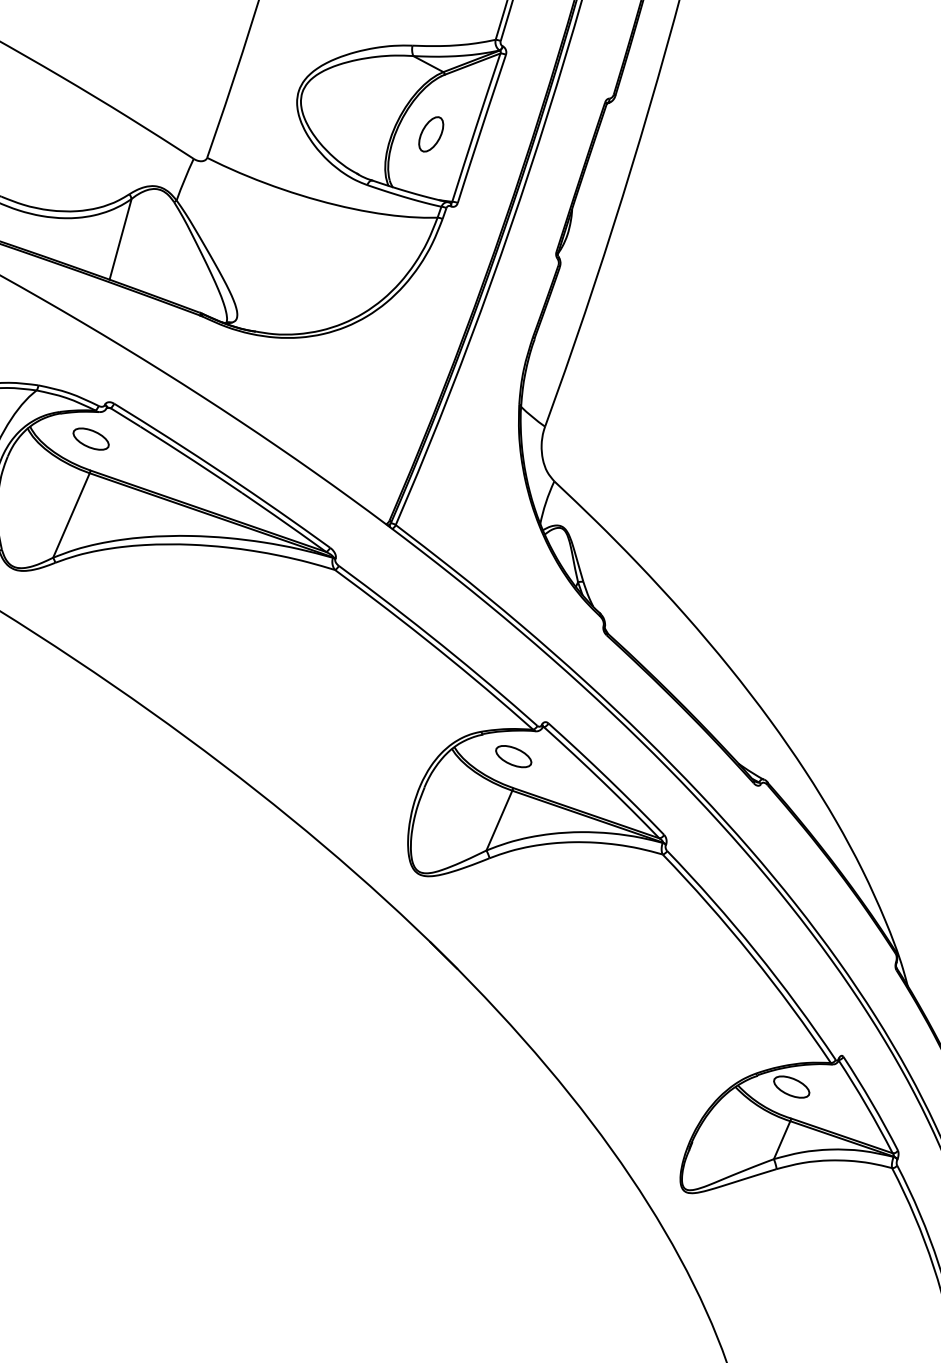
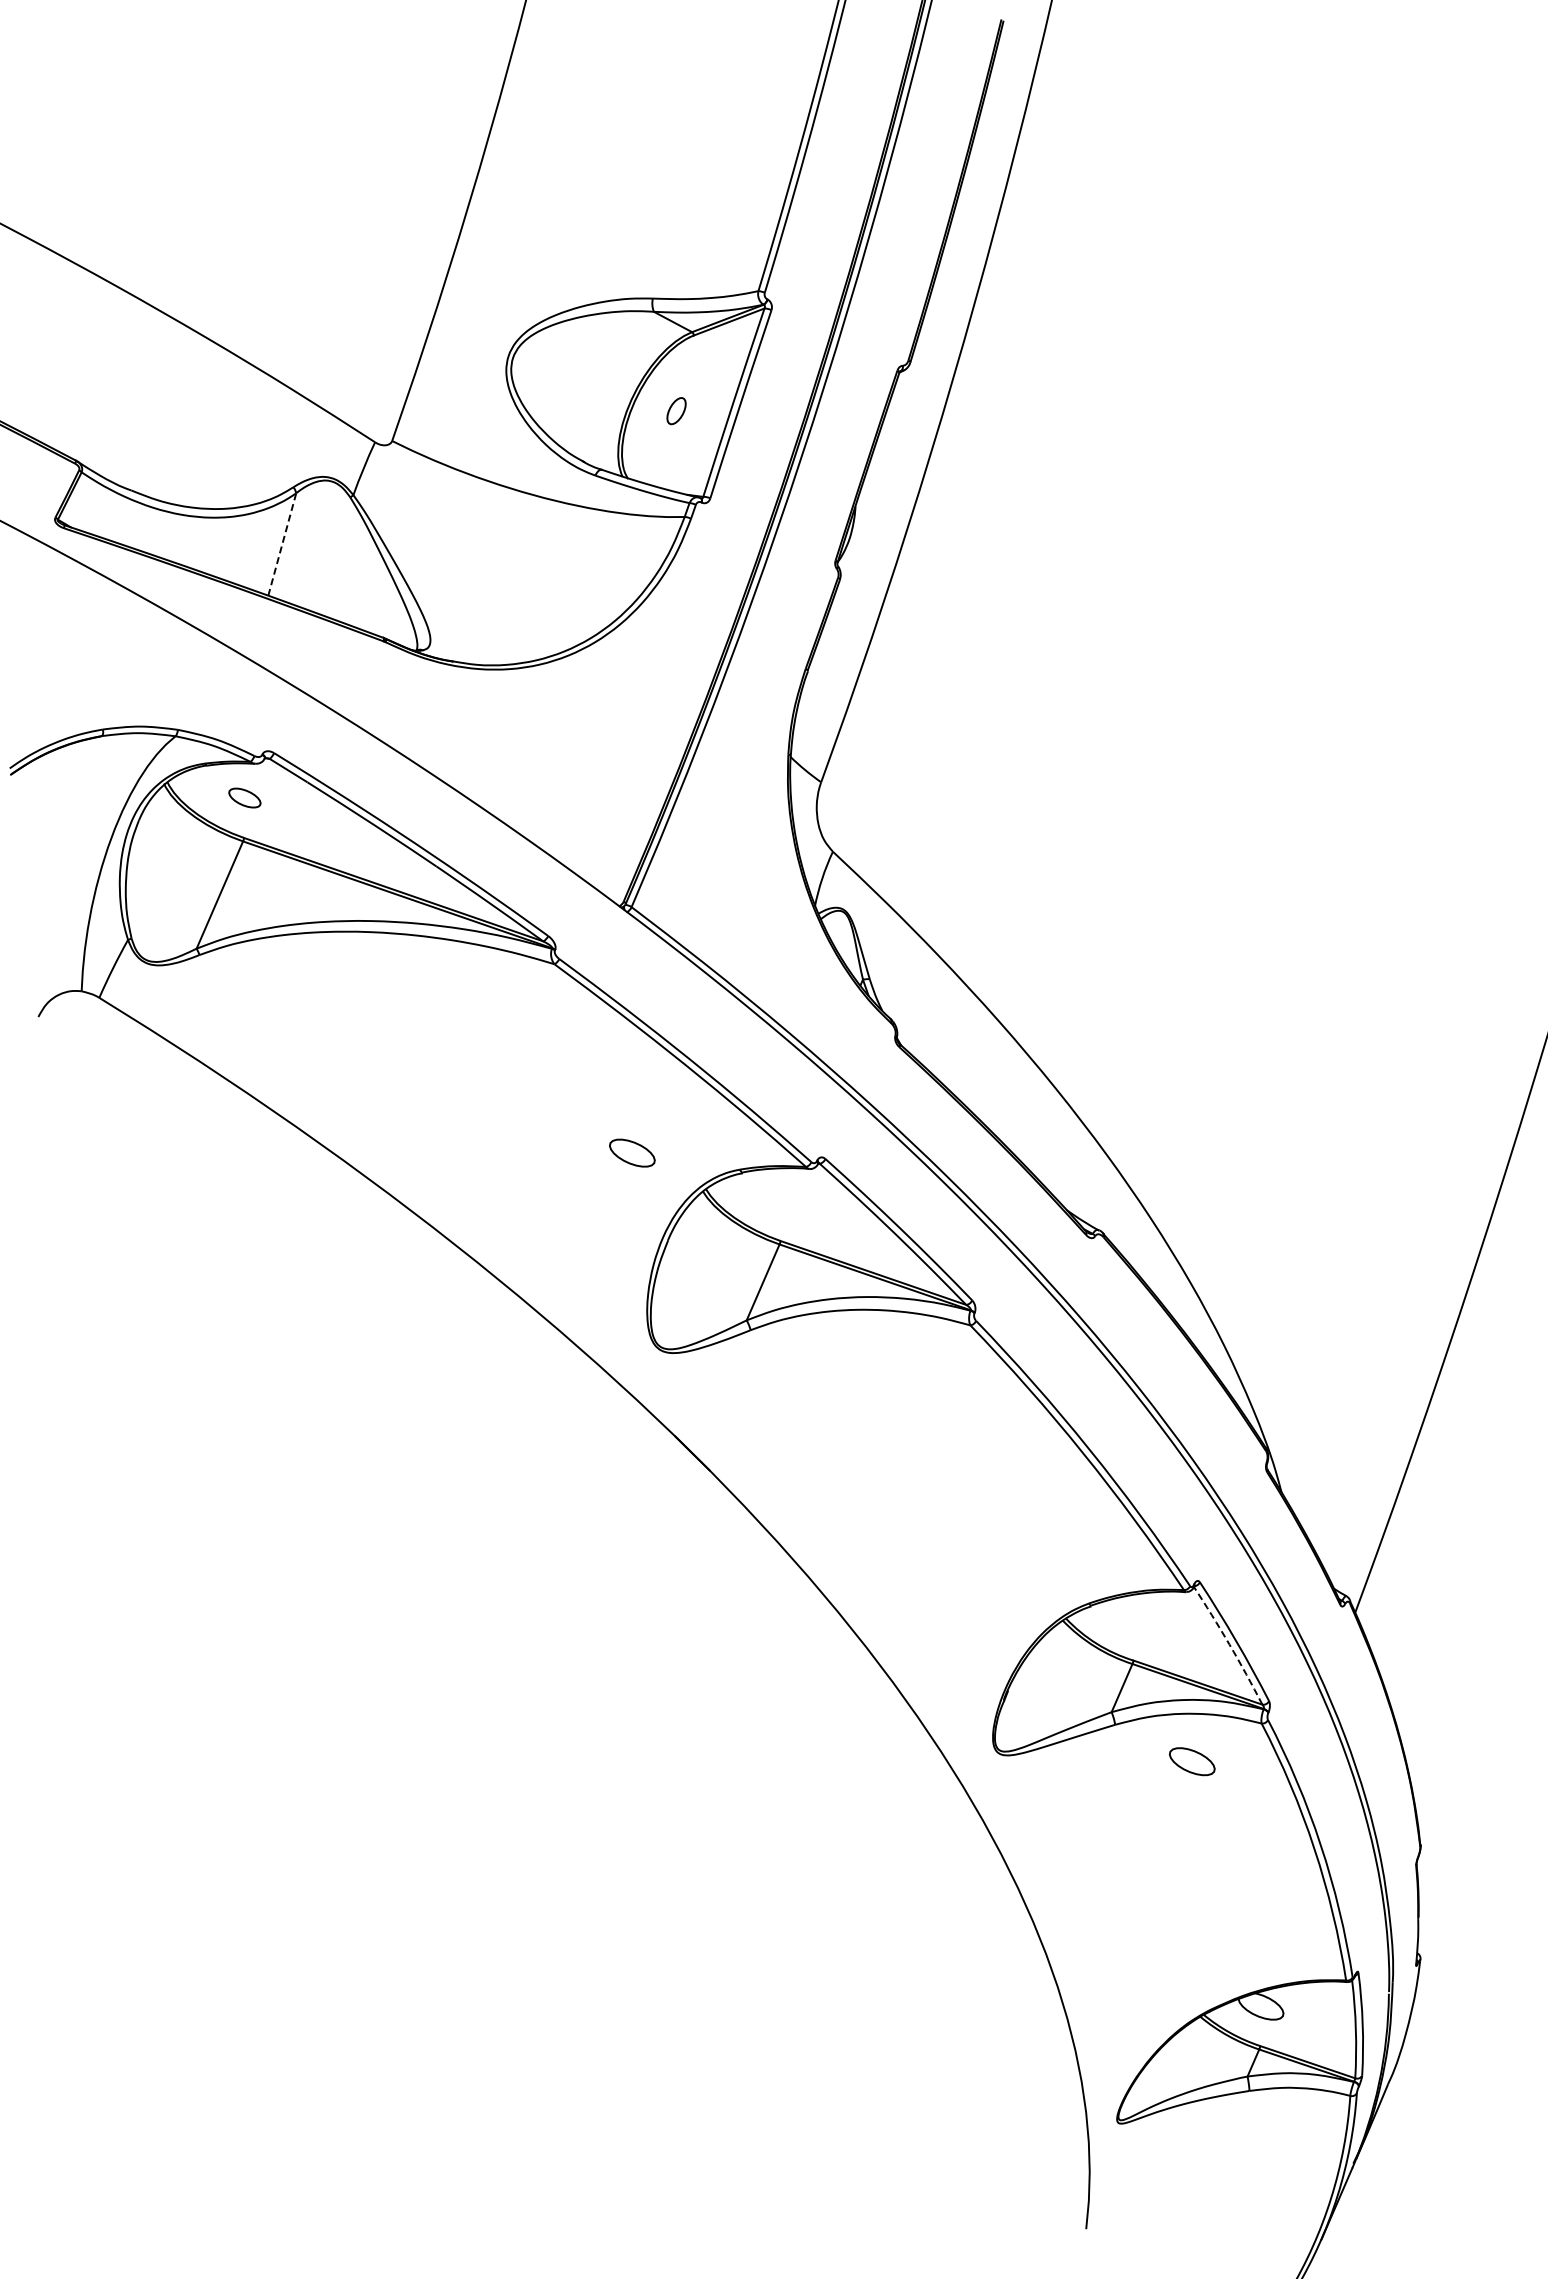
part: (431, 133) -> (676, 410), size x0.6
line: (120, 239) -> (282, 544), solid -> dashed
part: (90, 438) -> (244, 797), size x0.7
part: (513, 756) -> (632, 1152), moved
part: (791, 1086) -> (1191, 1761), moved
arc: (866, 1105) -> (1229, 1644), solid -> dashed

